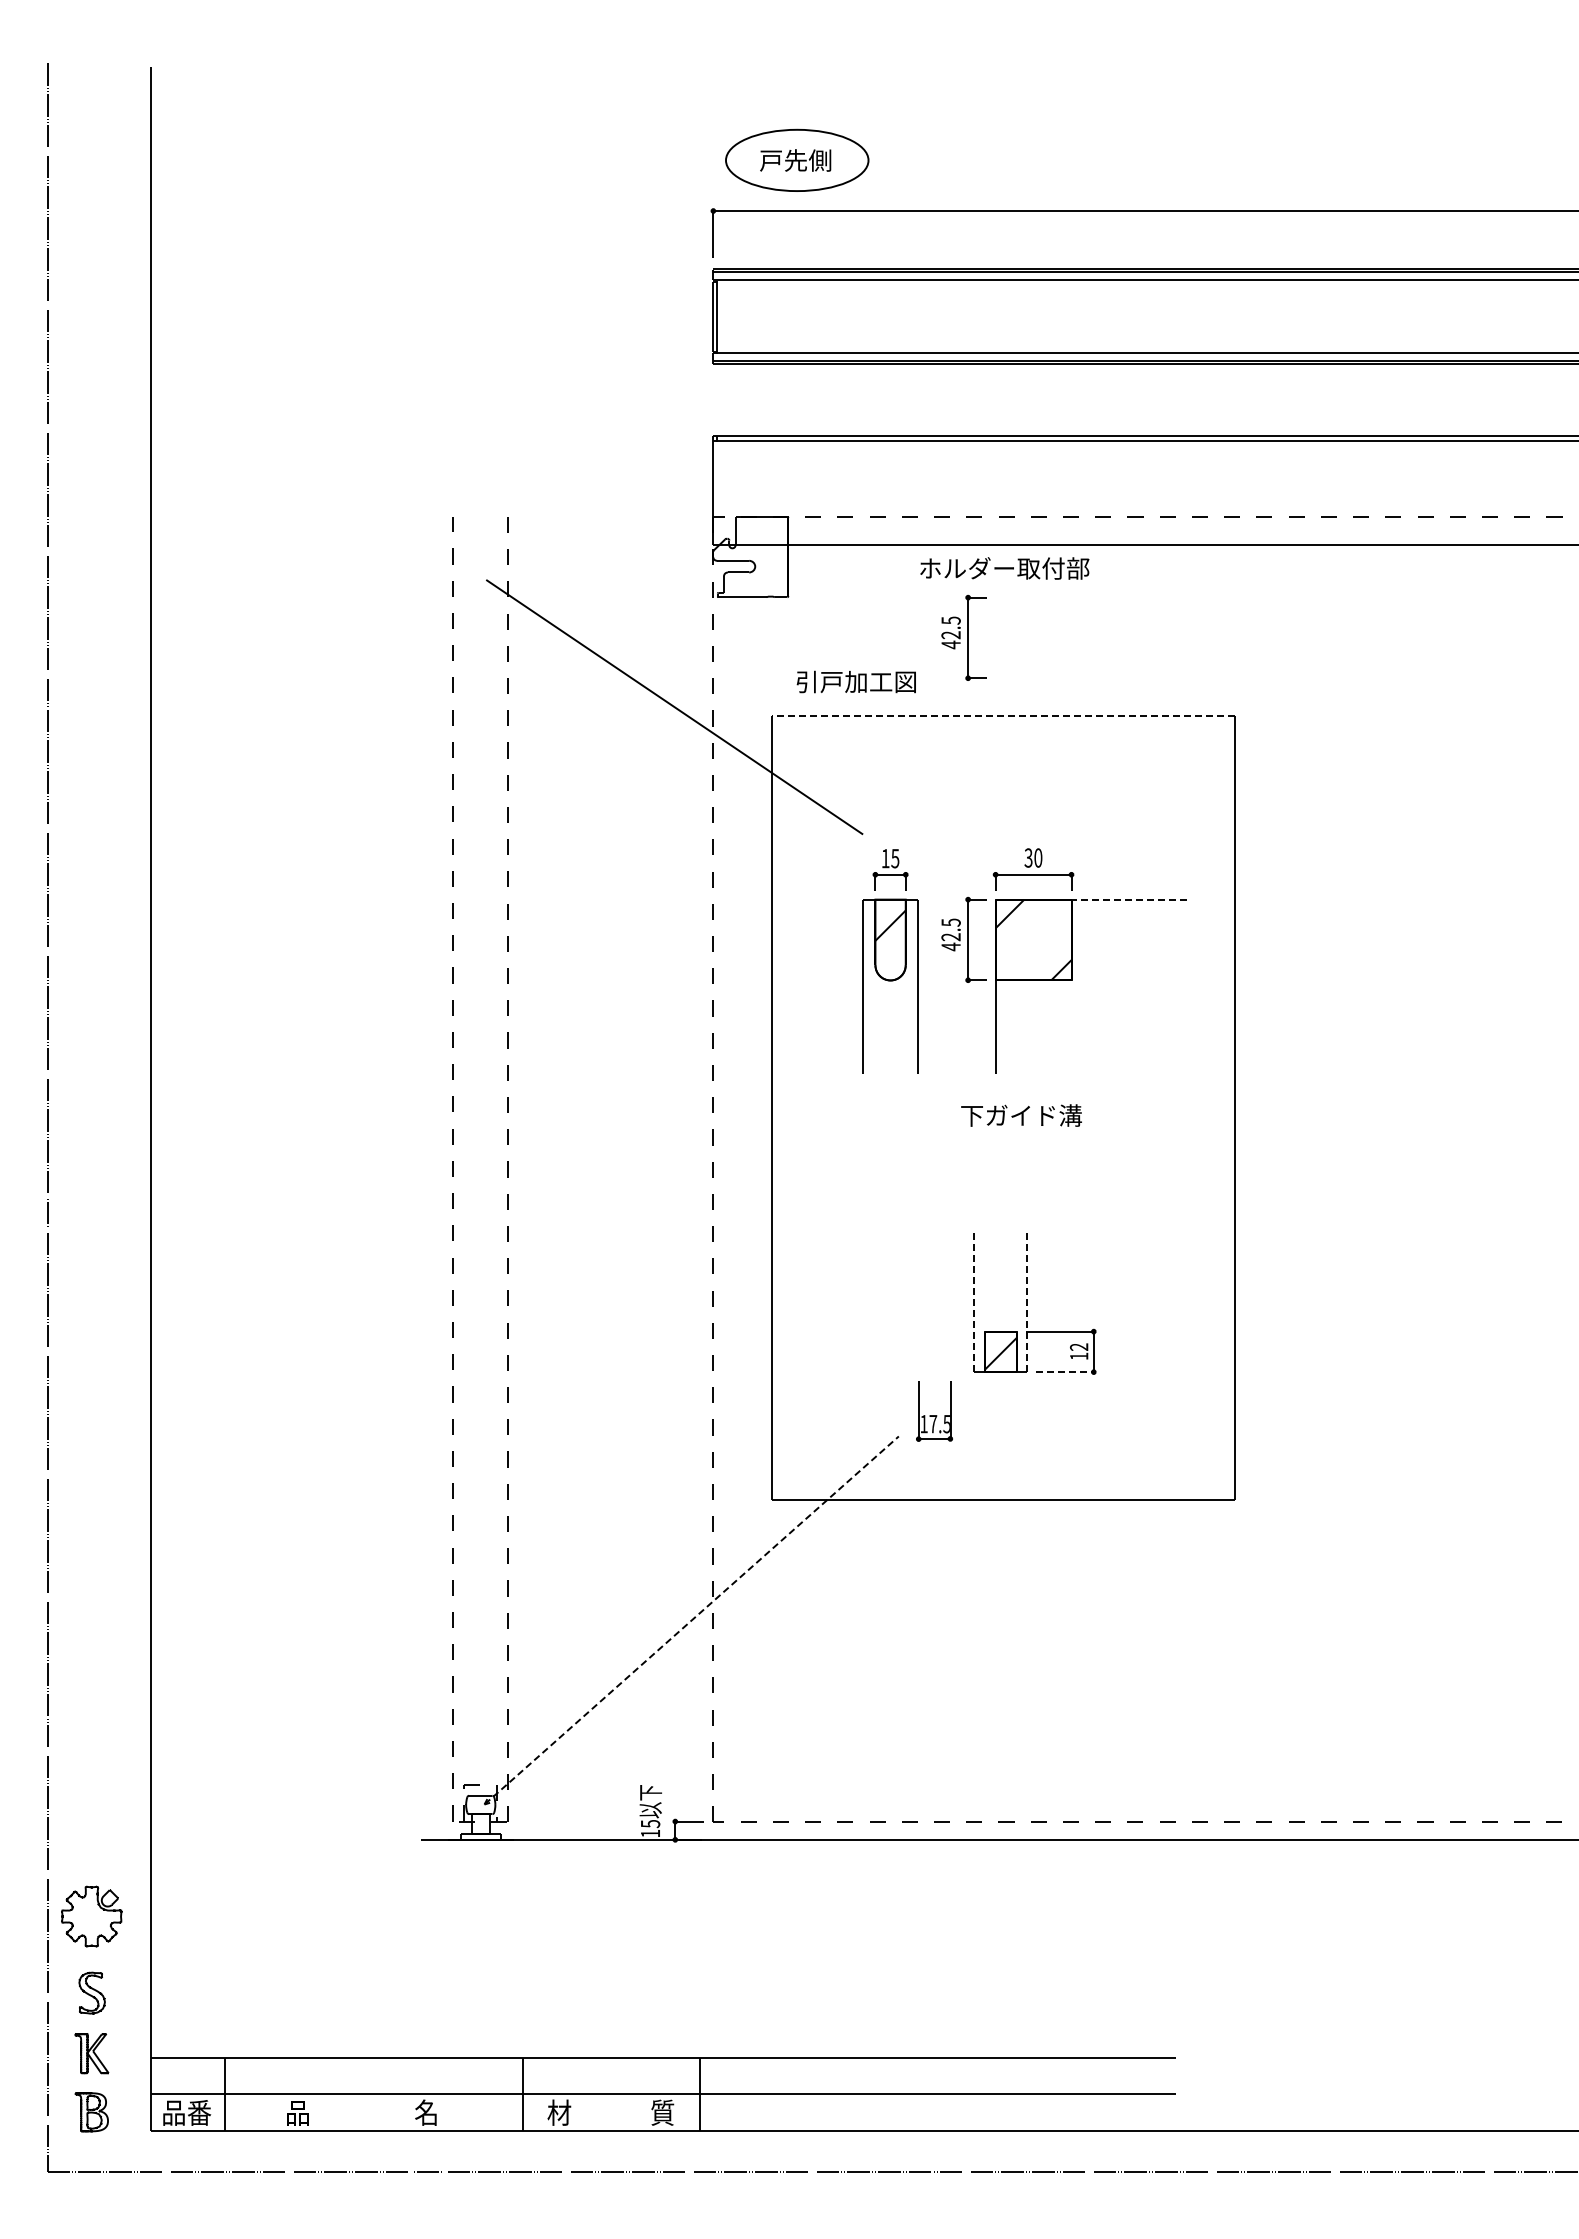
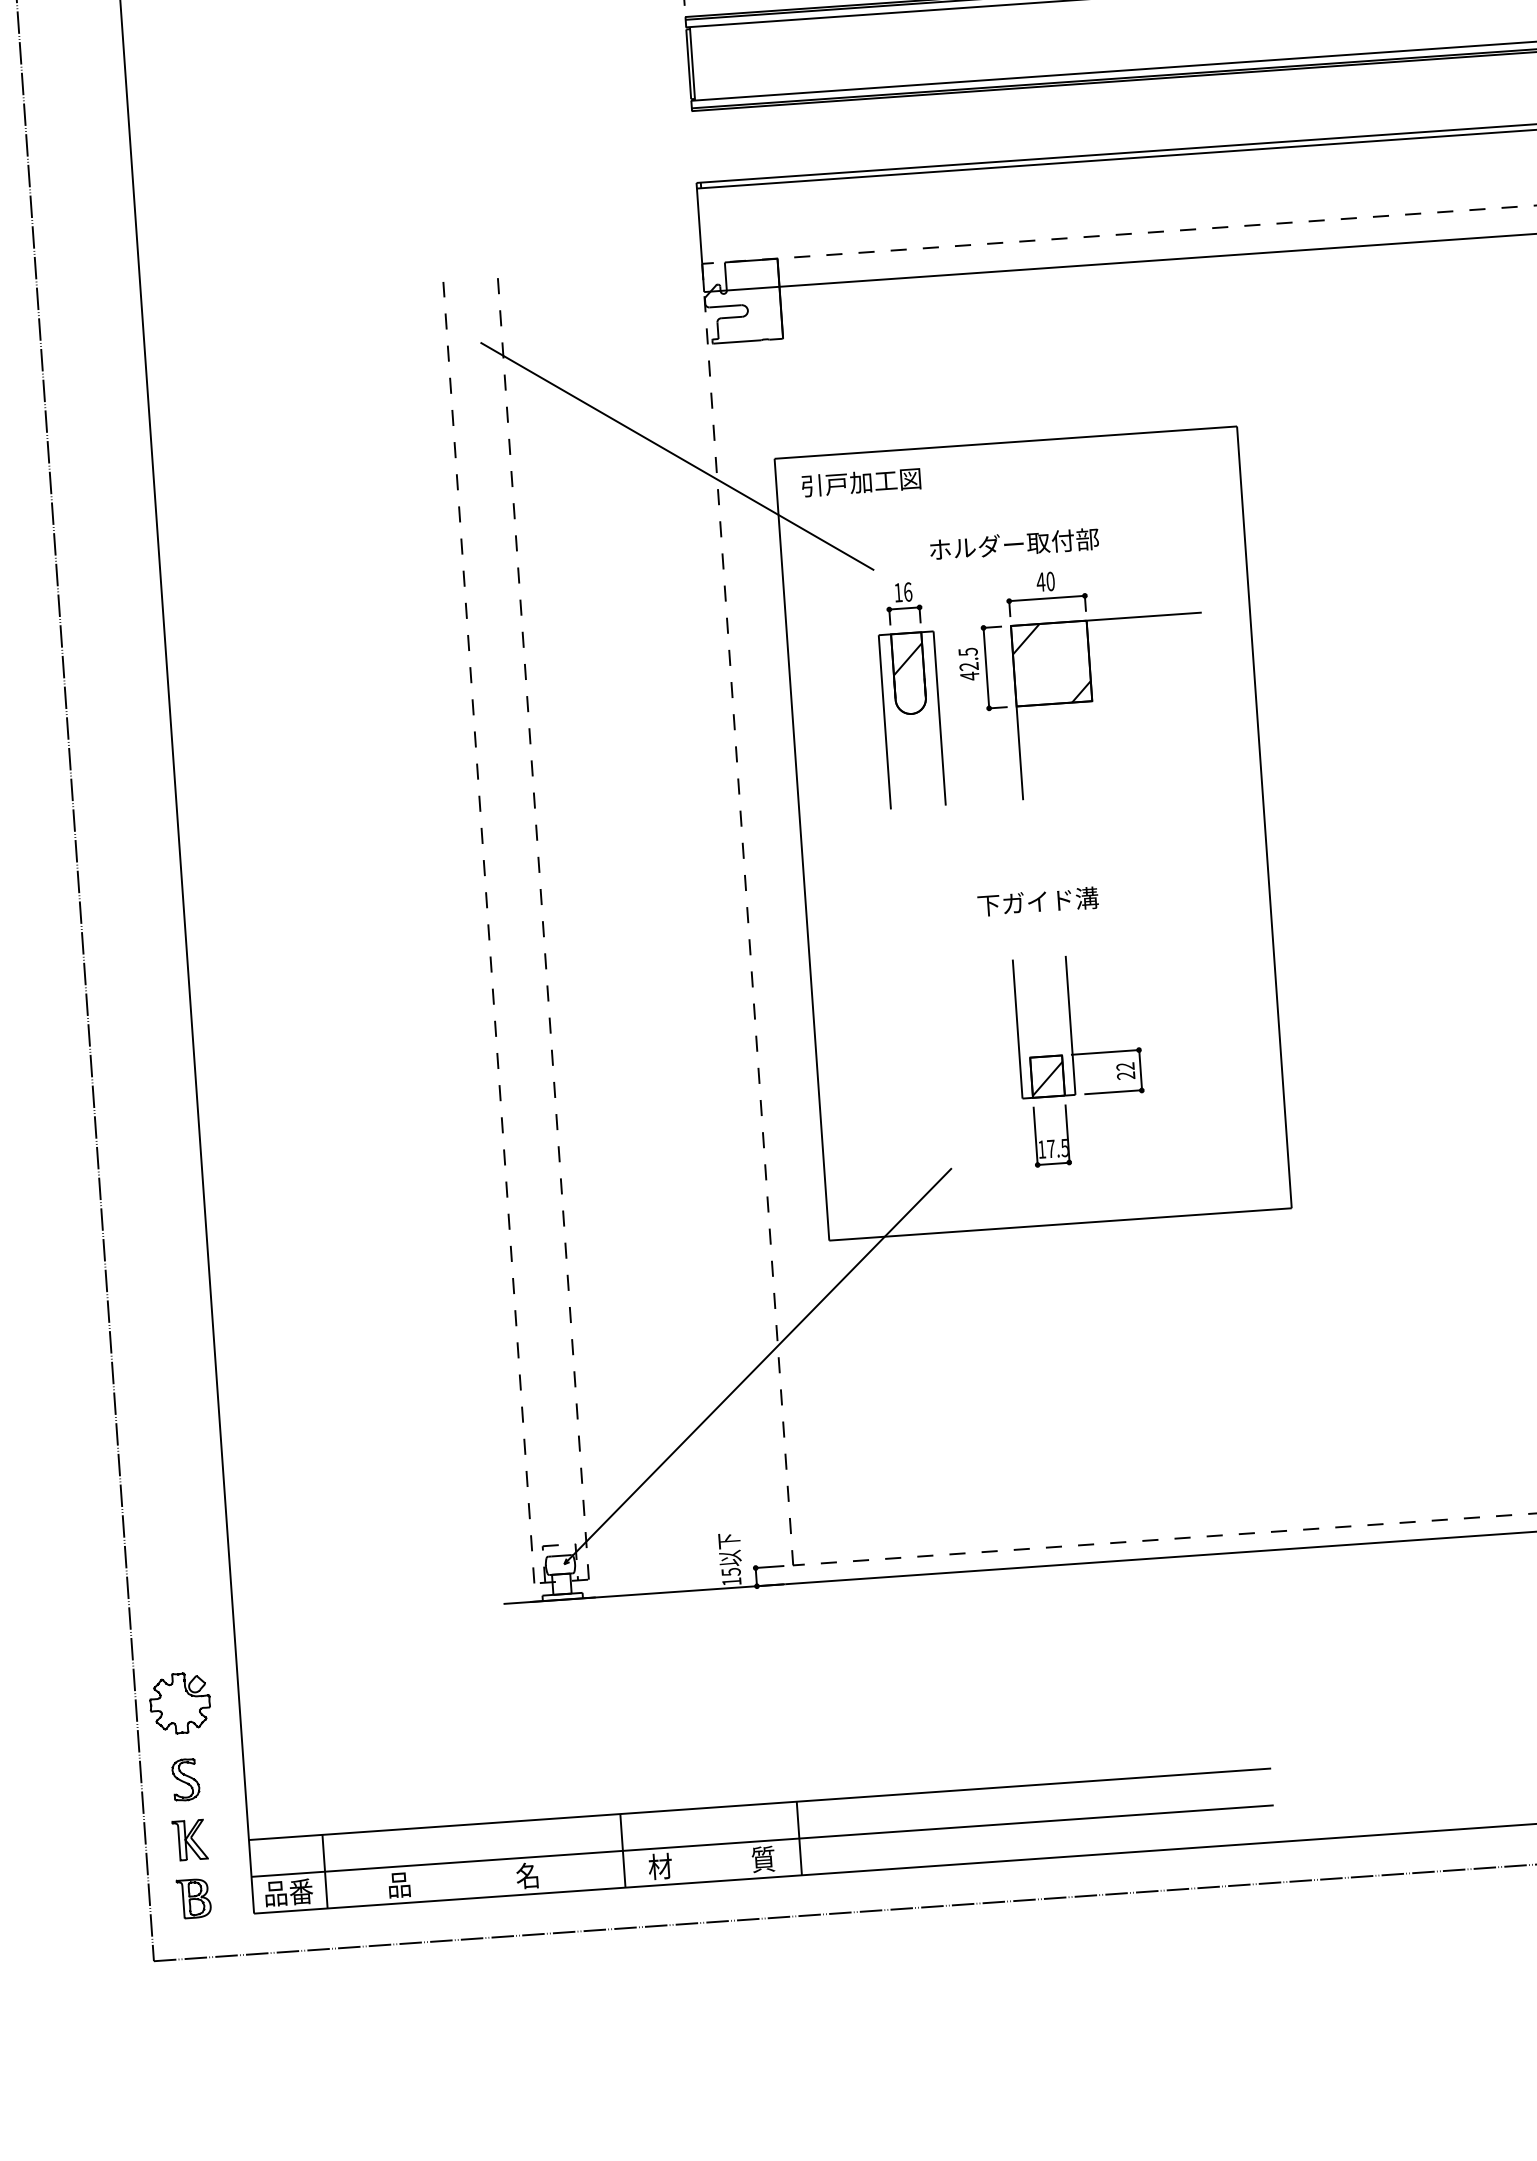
text: (1004, 568) -> (1014, 544), moved
part: (963, 637) -> (960, 366), removed
text: (855, 681) -> (860, 482), moved
line: (1003, 716) -> (1006, 442), dashed -> solid
text: (1028, 857) -> (1040, 581), 30 -> 40
text: (895, 858) -> (908, 591), 15 -> 16
line: (1129, 899) -> (1144, 616), dashed -> solid
text: (1021, 1115) -> (1038, 901), moved
line: (974, 1302) -> (1017, 1029), dashed -> solid
line: (1027, 1302) -> (1070, 1025), dashed -> solid
text: (1078, 1356) -> (1125, 1075), 12 -> 22
line: (1065, 1371) -> (1113, 1091), dashed -> solid
part: (934, 1411) -> (1051, 1136), moved
line: (691, 1620) -> (757, 1366), dashed -> solid

